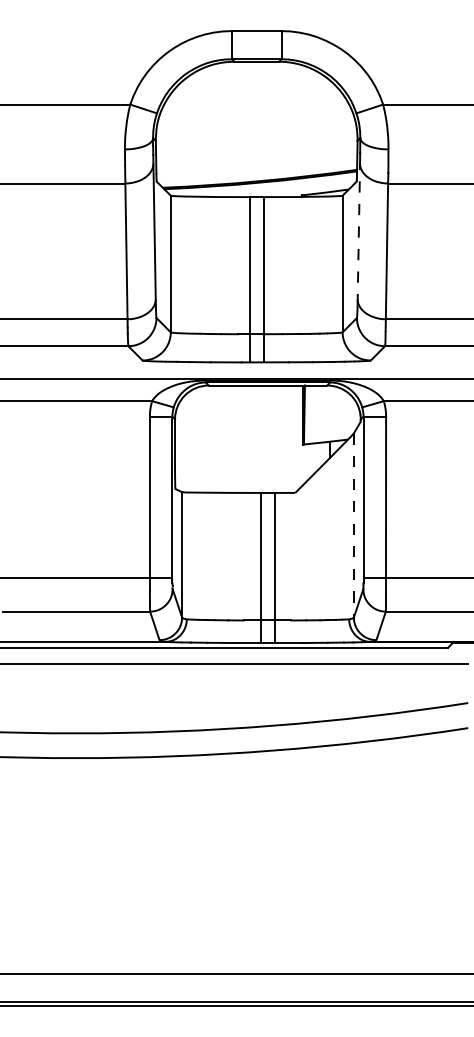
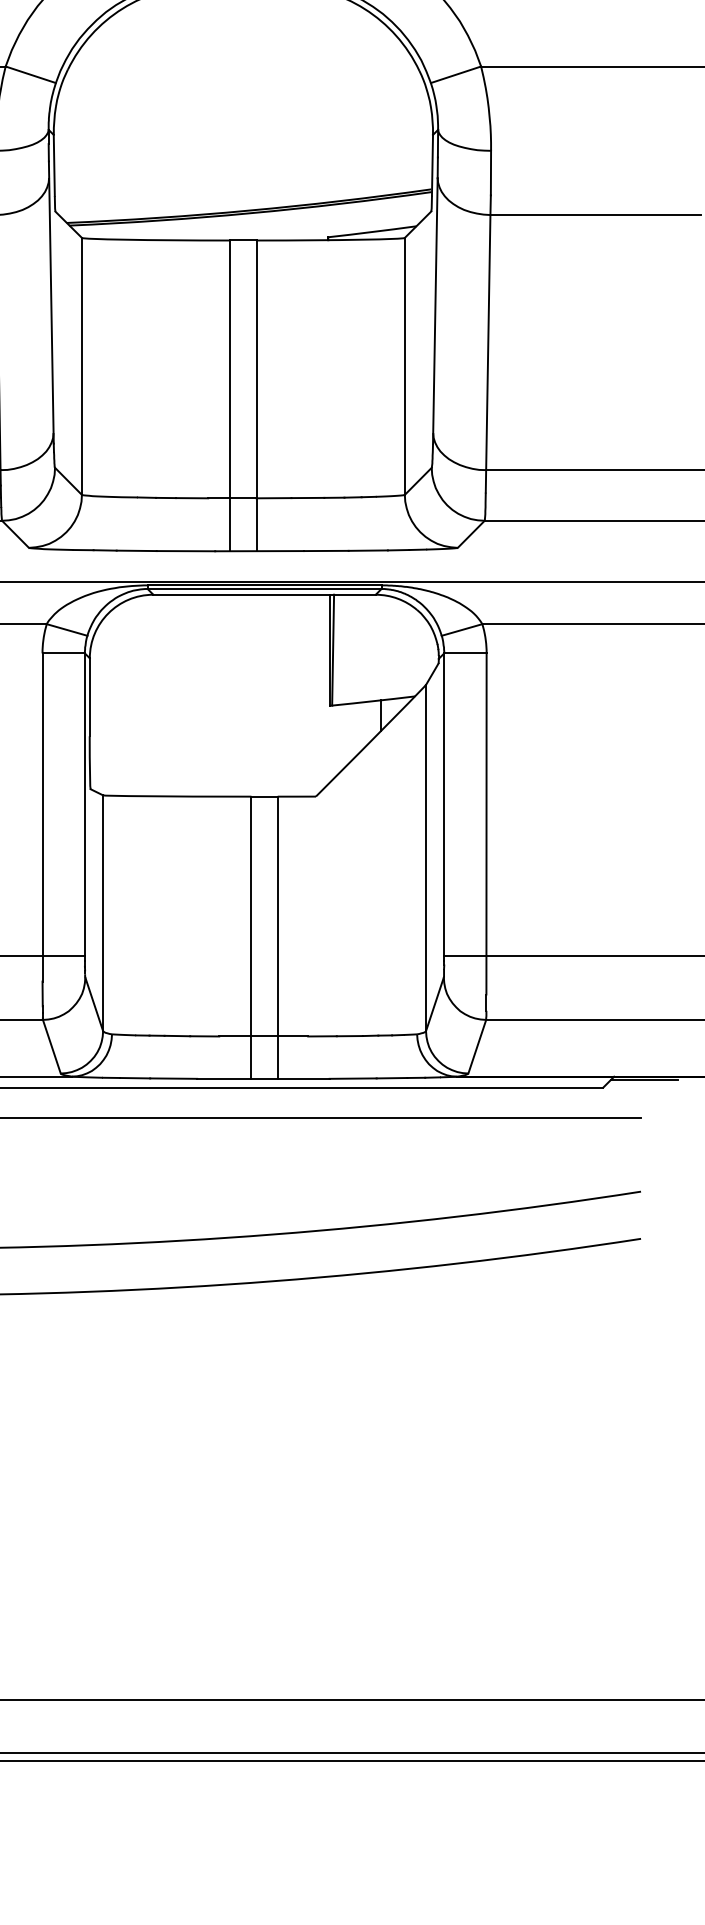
line: (358, 234) -> (434, 310), dashed -> solid
line: (353, 526) -> (425, 859), dashed -> solid

